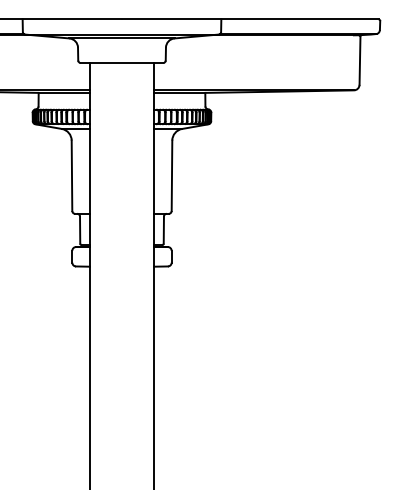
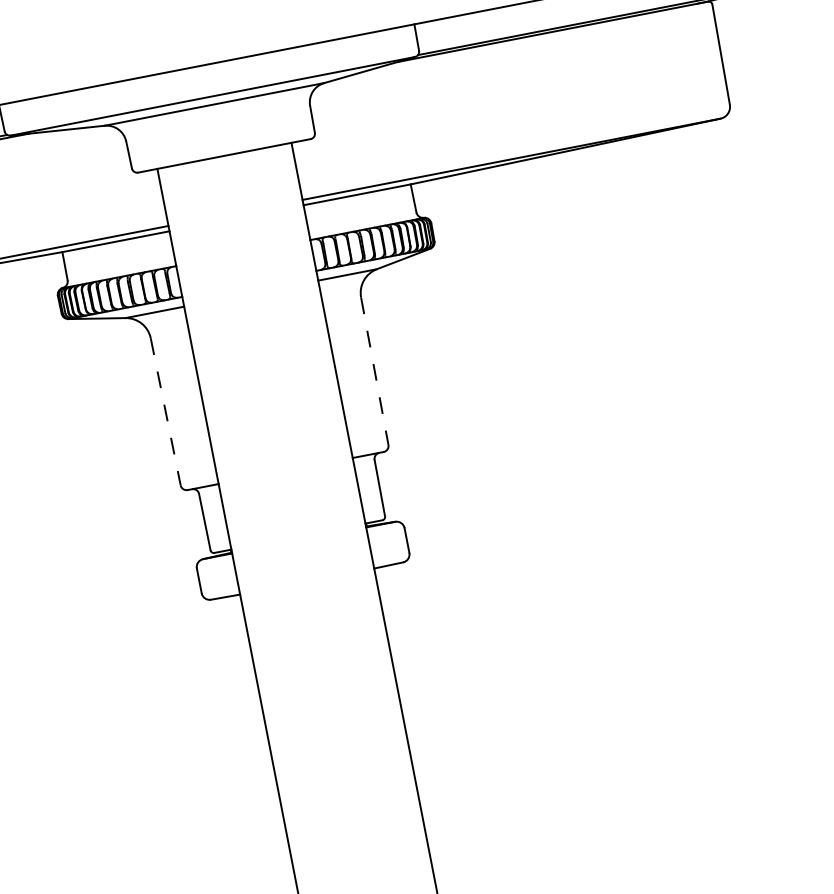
line: (72, 176) -> (167, 413), solid -> dashed
line: (171, 176) -> (374, 372), solid -> dashed

